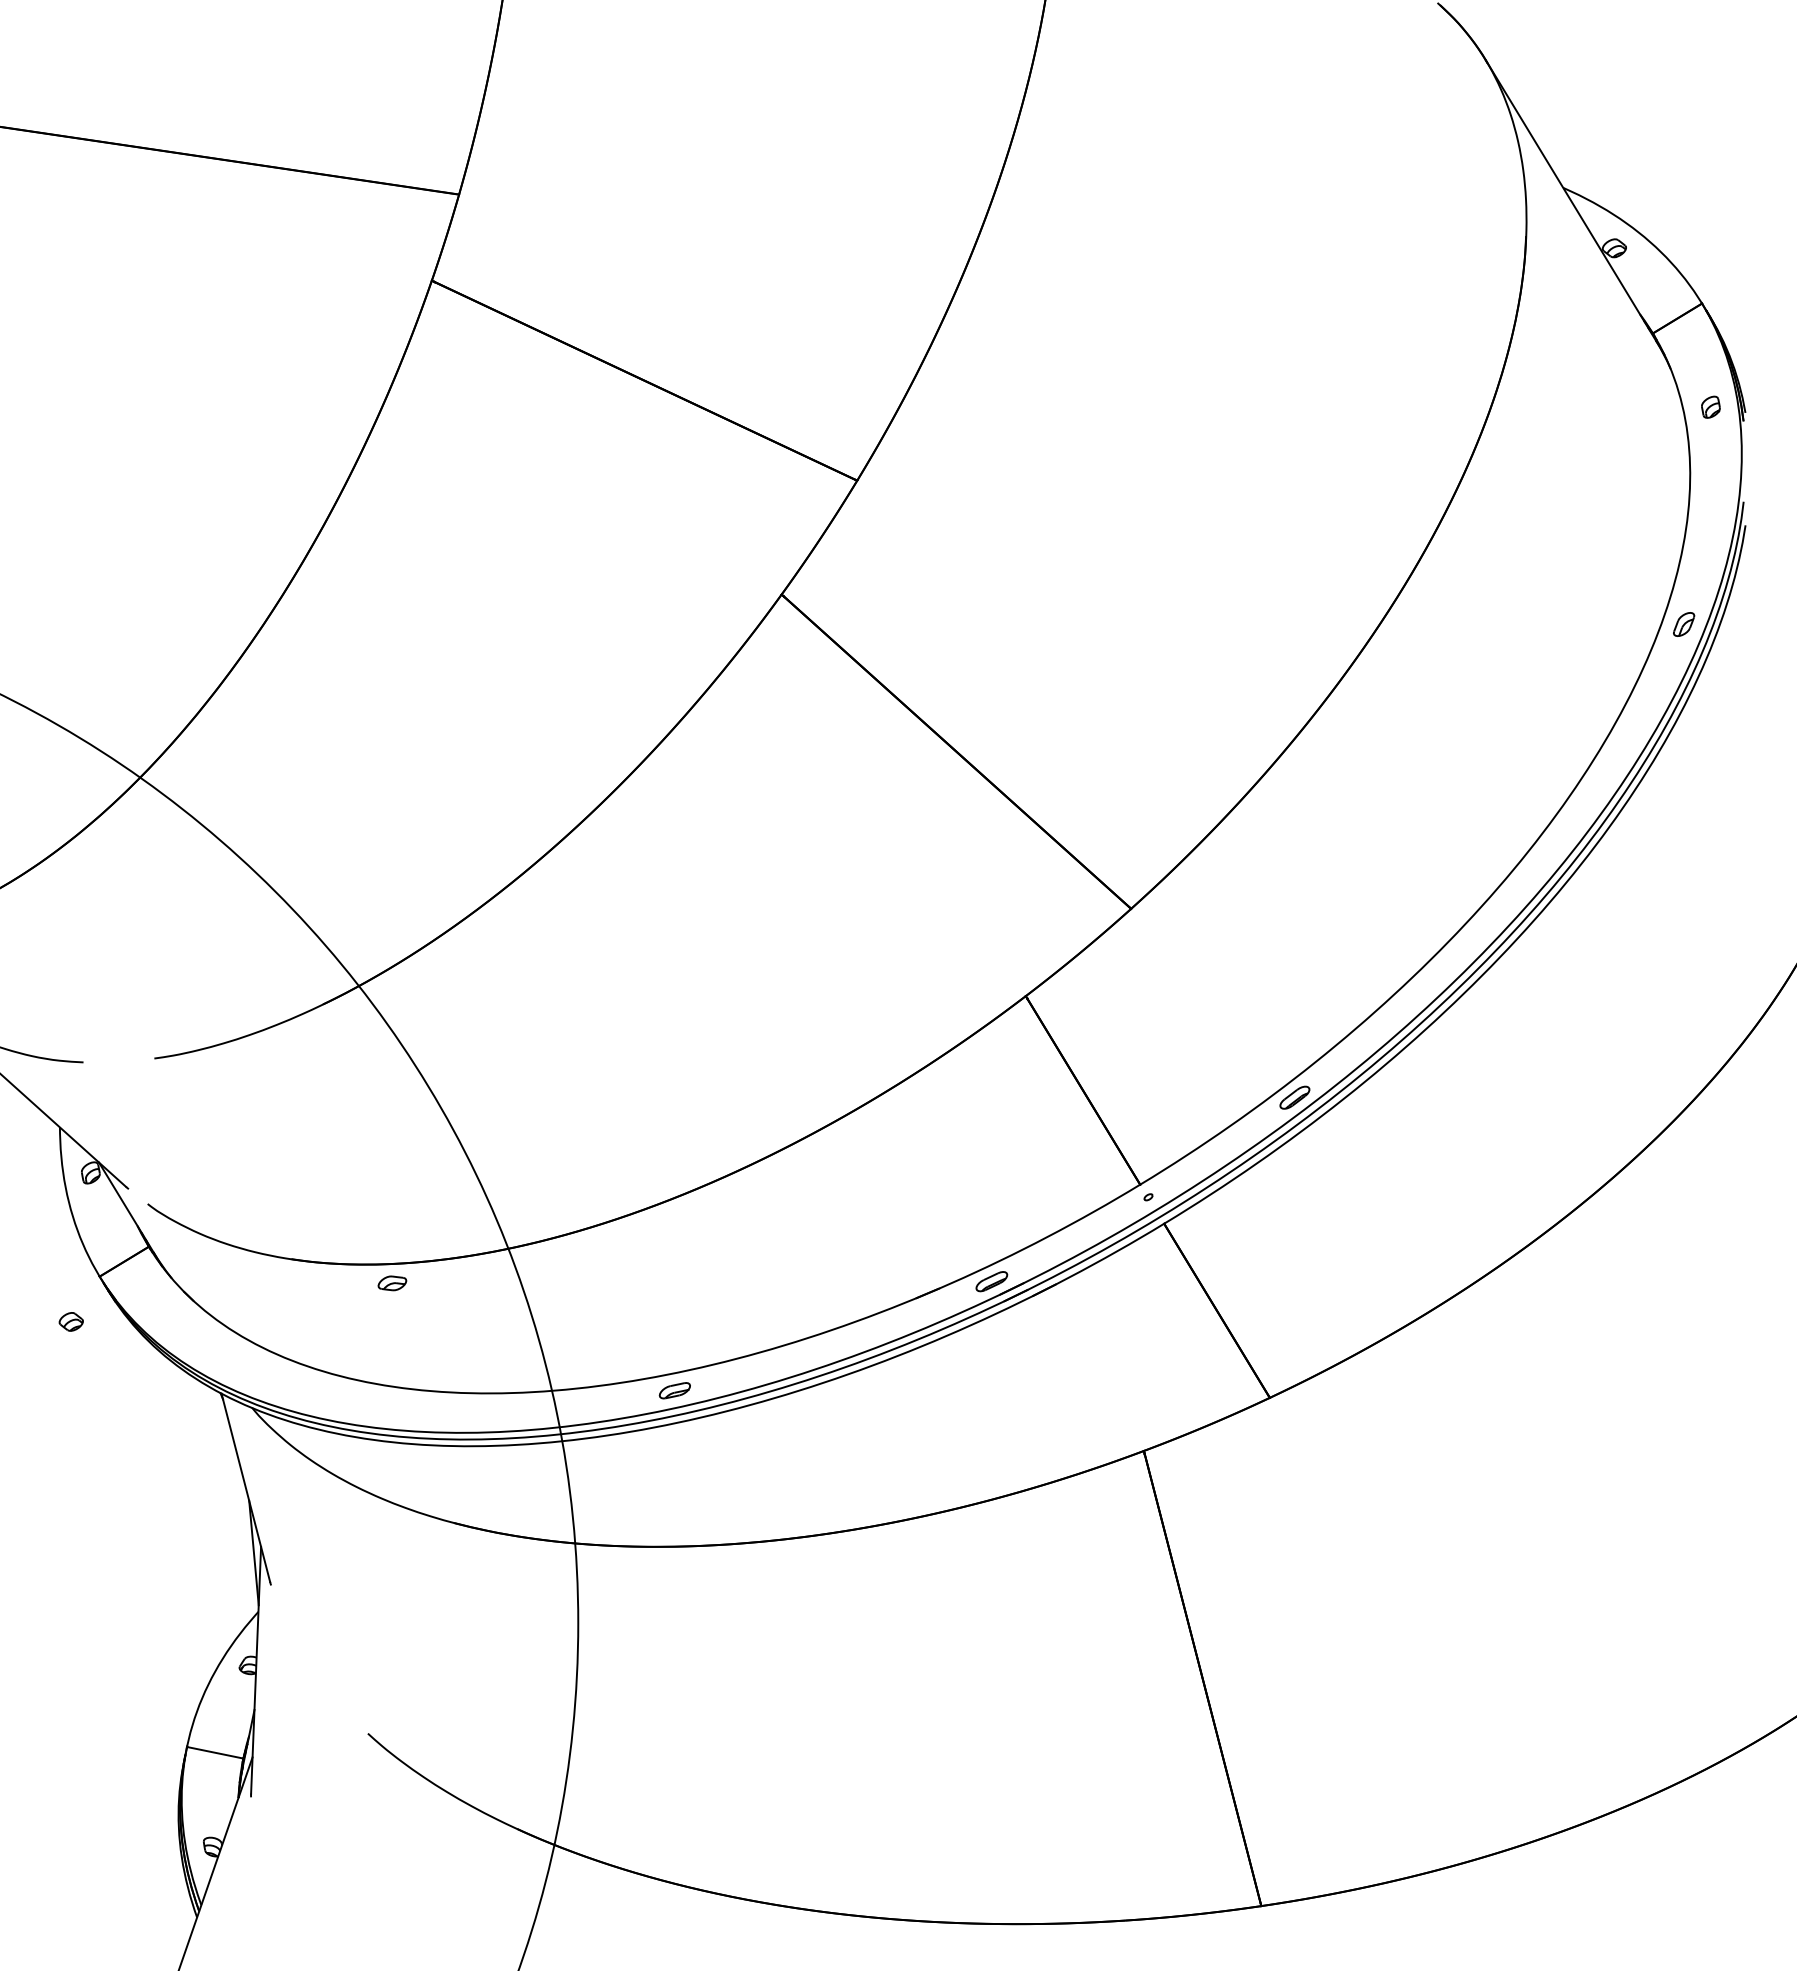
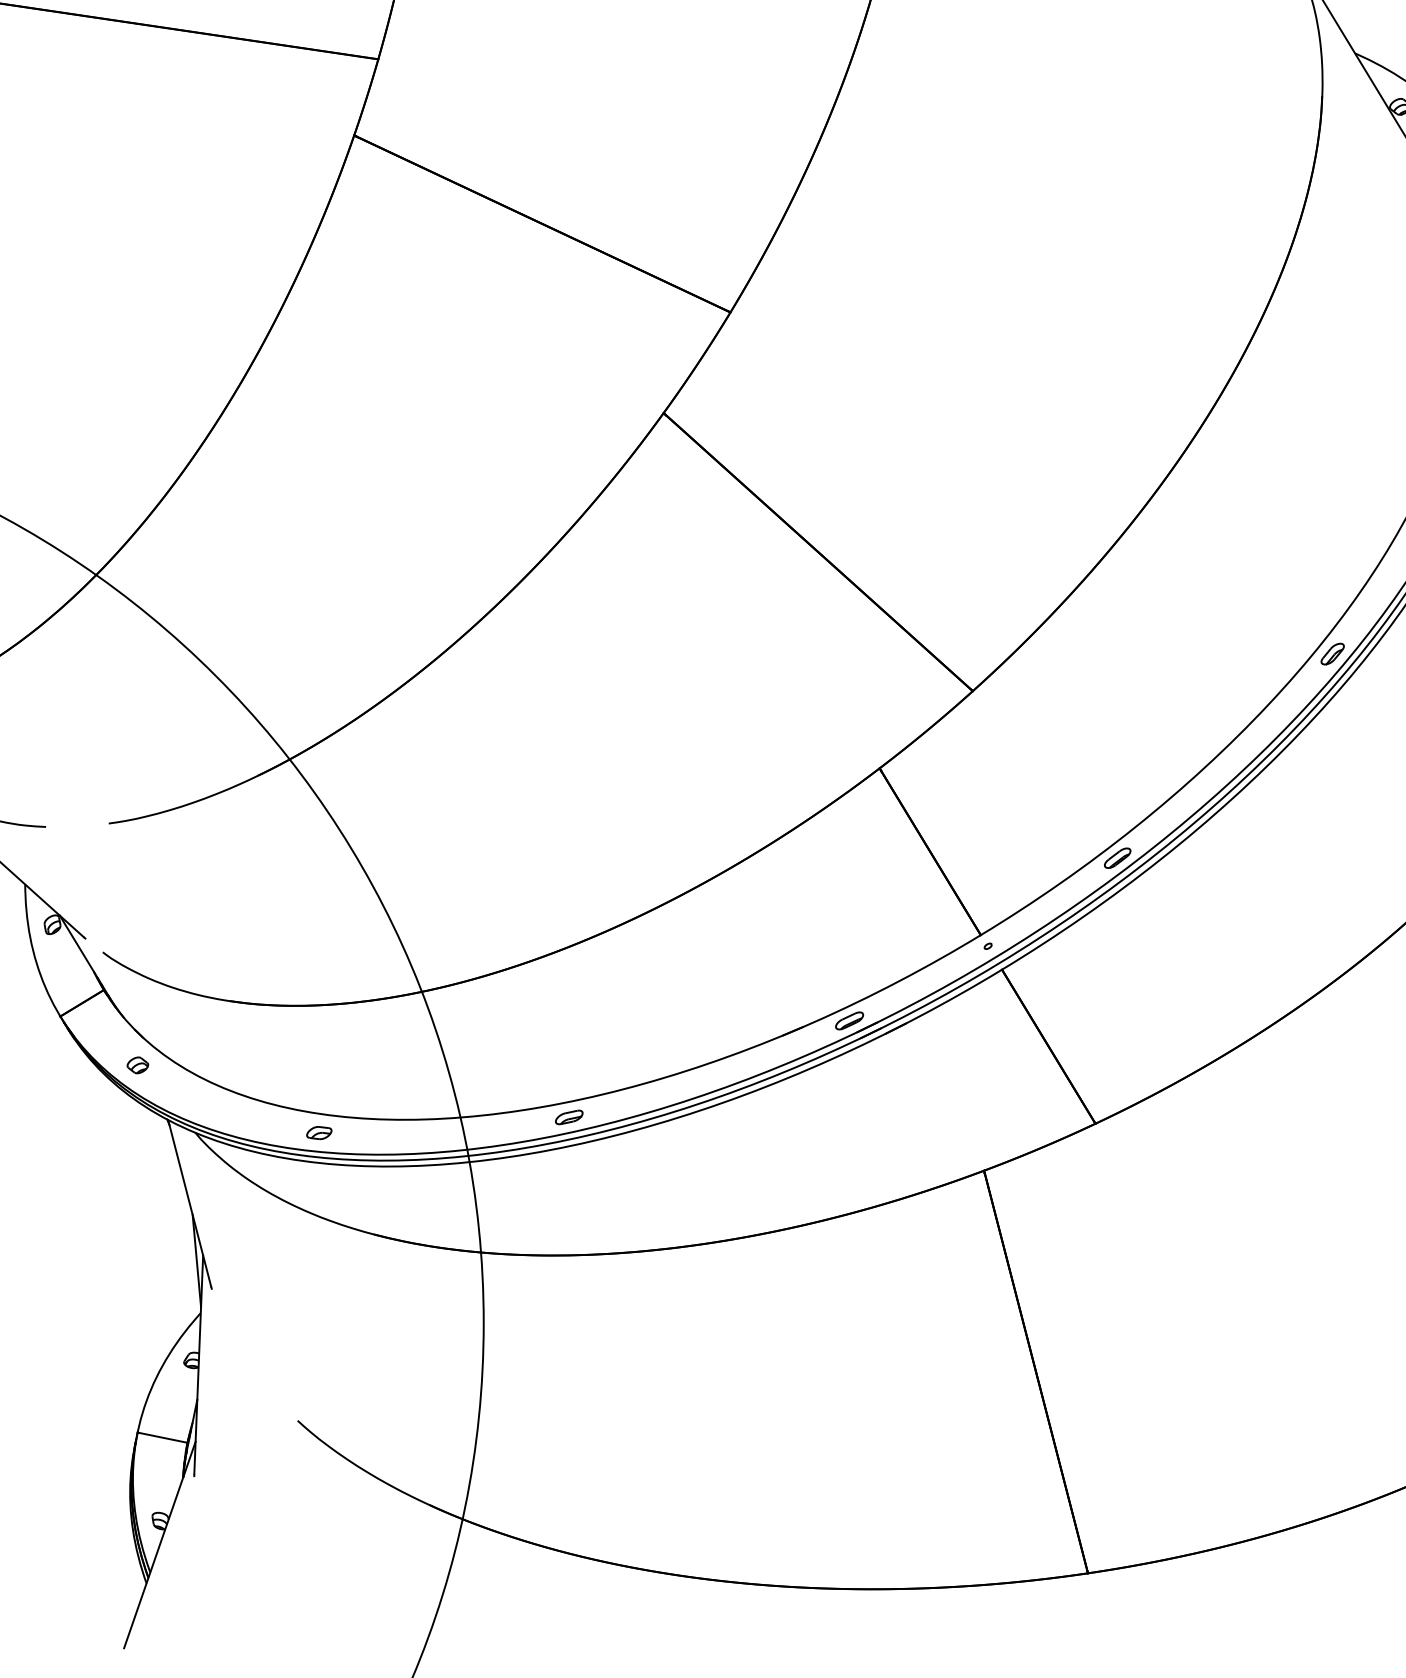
part: (1537, 866) -> (1332, 653), added
part: (392, 1283) -> (319, 1133), moved
part: (70, 1321) -> (137, 1065), moved

